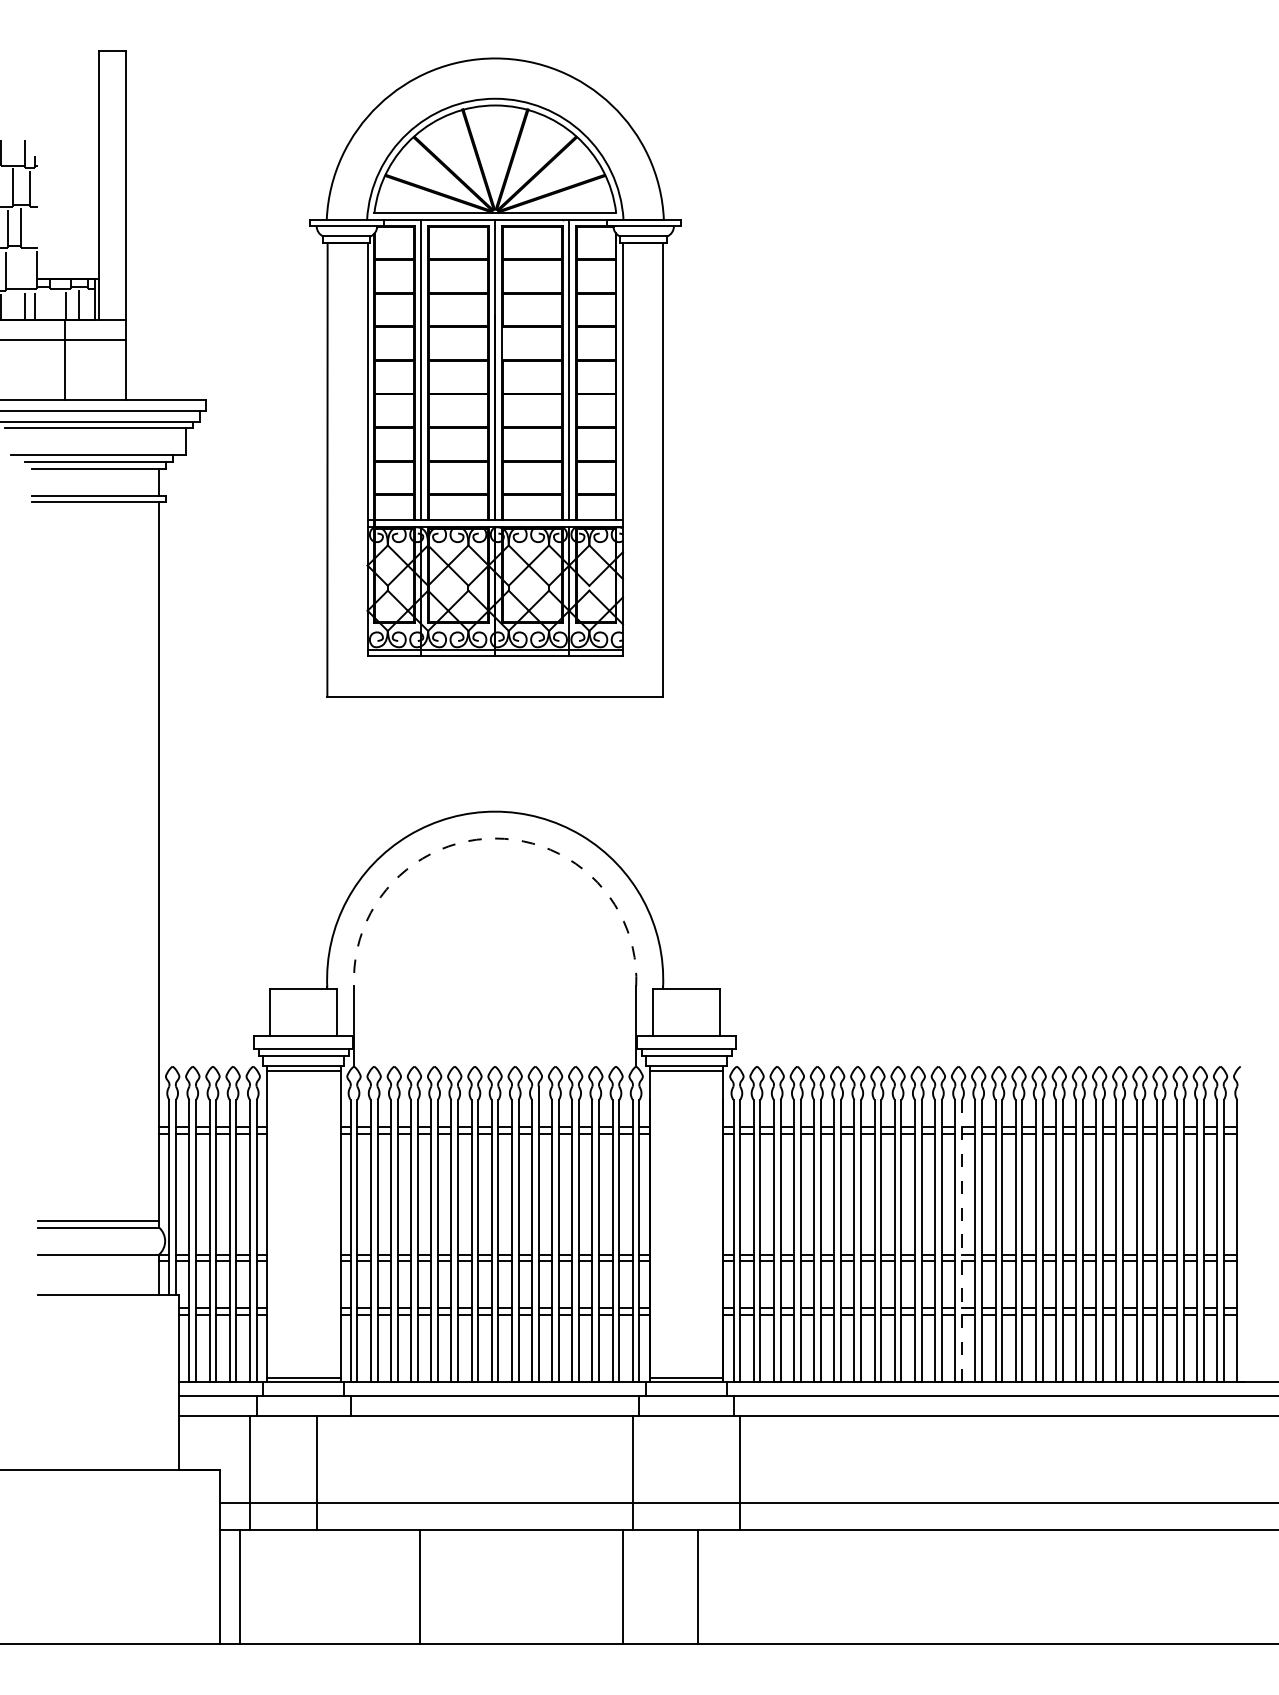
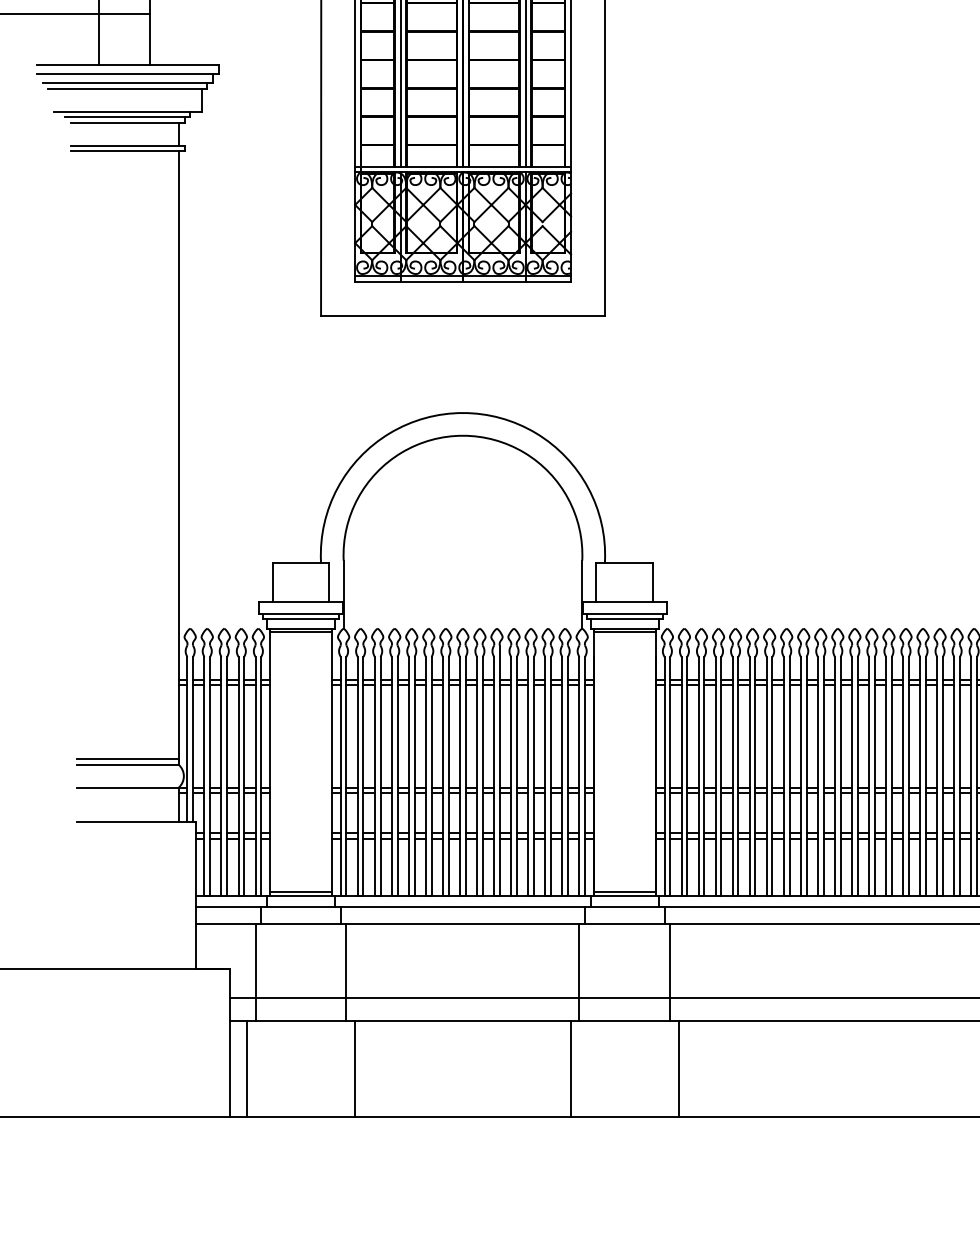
arc: (495, 838) -> (463, 435), dashed -> solid
line: (961, 1240) -> (857, 775), dashed -> solid
line: (317, 1472) -> (346, 971), moved
line: (420, 1586) -> (355, 1068), moved
line: (698, 1586) -> (678, 1068), moved

